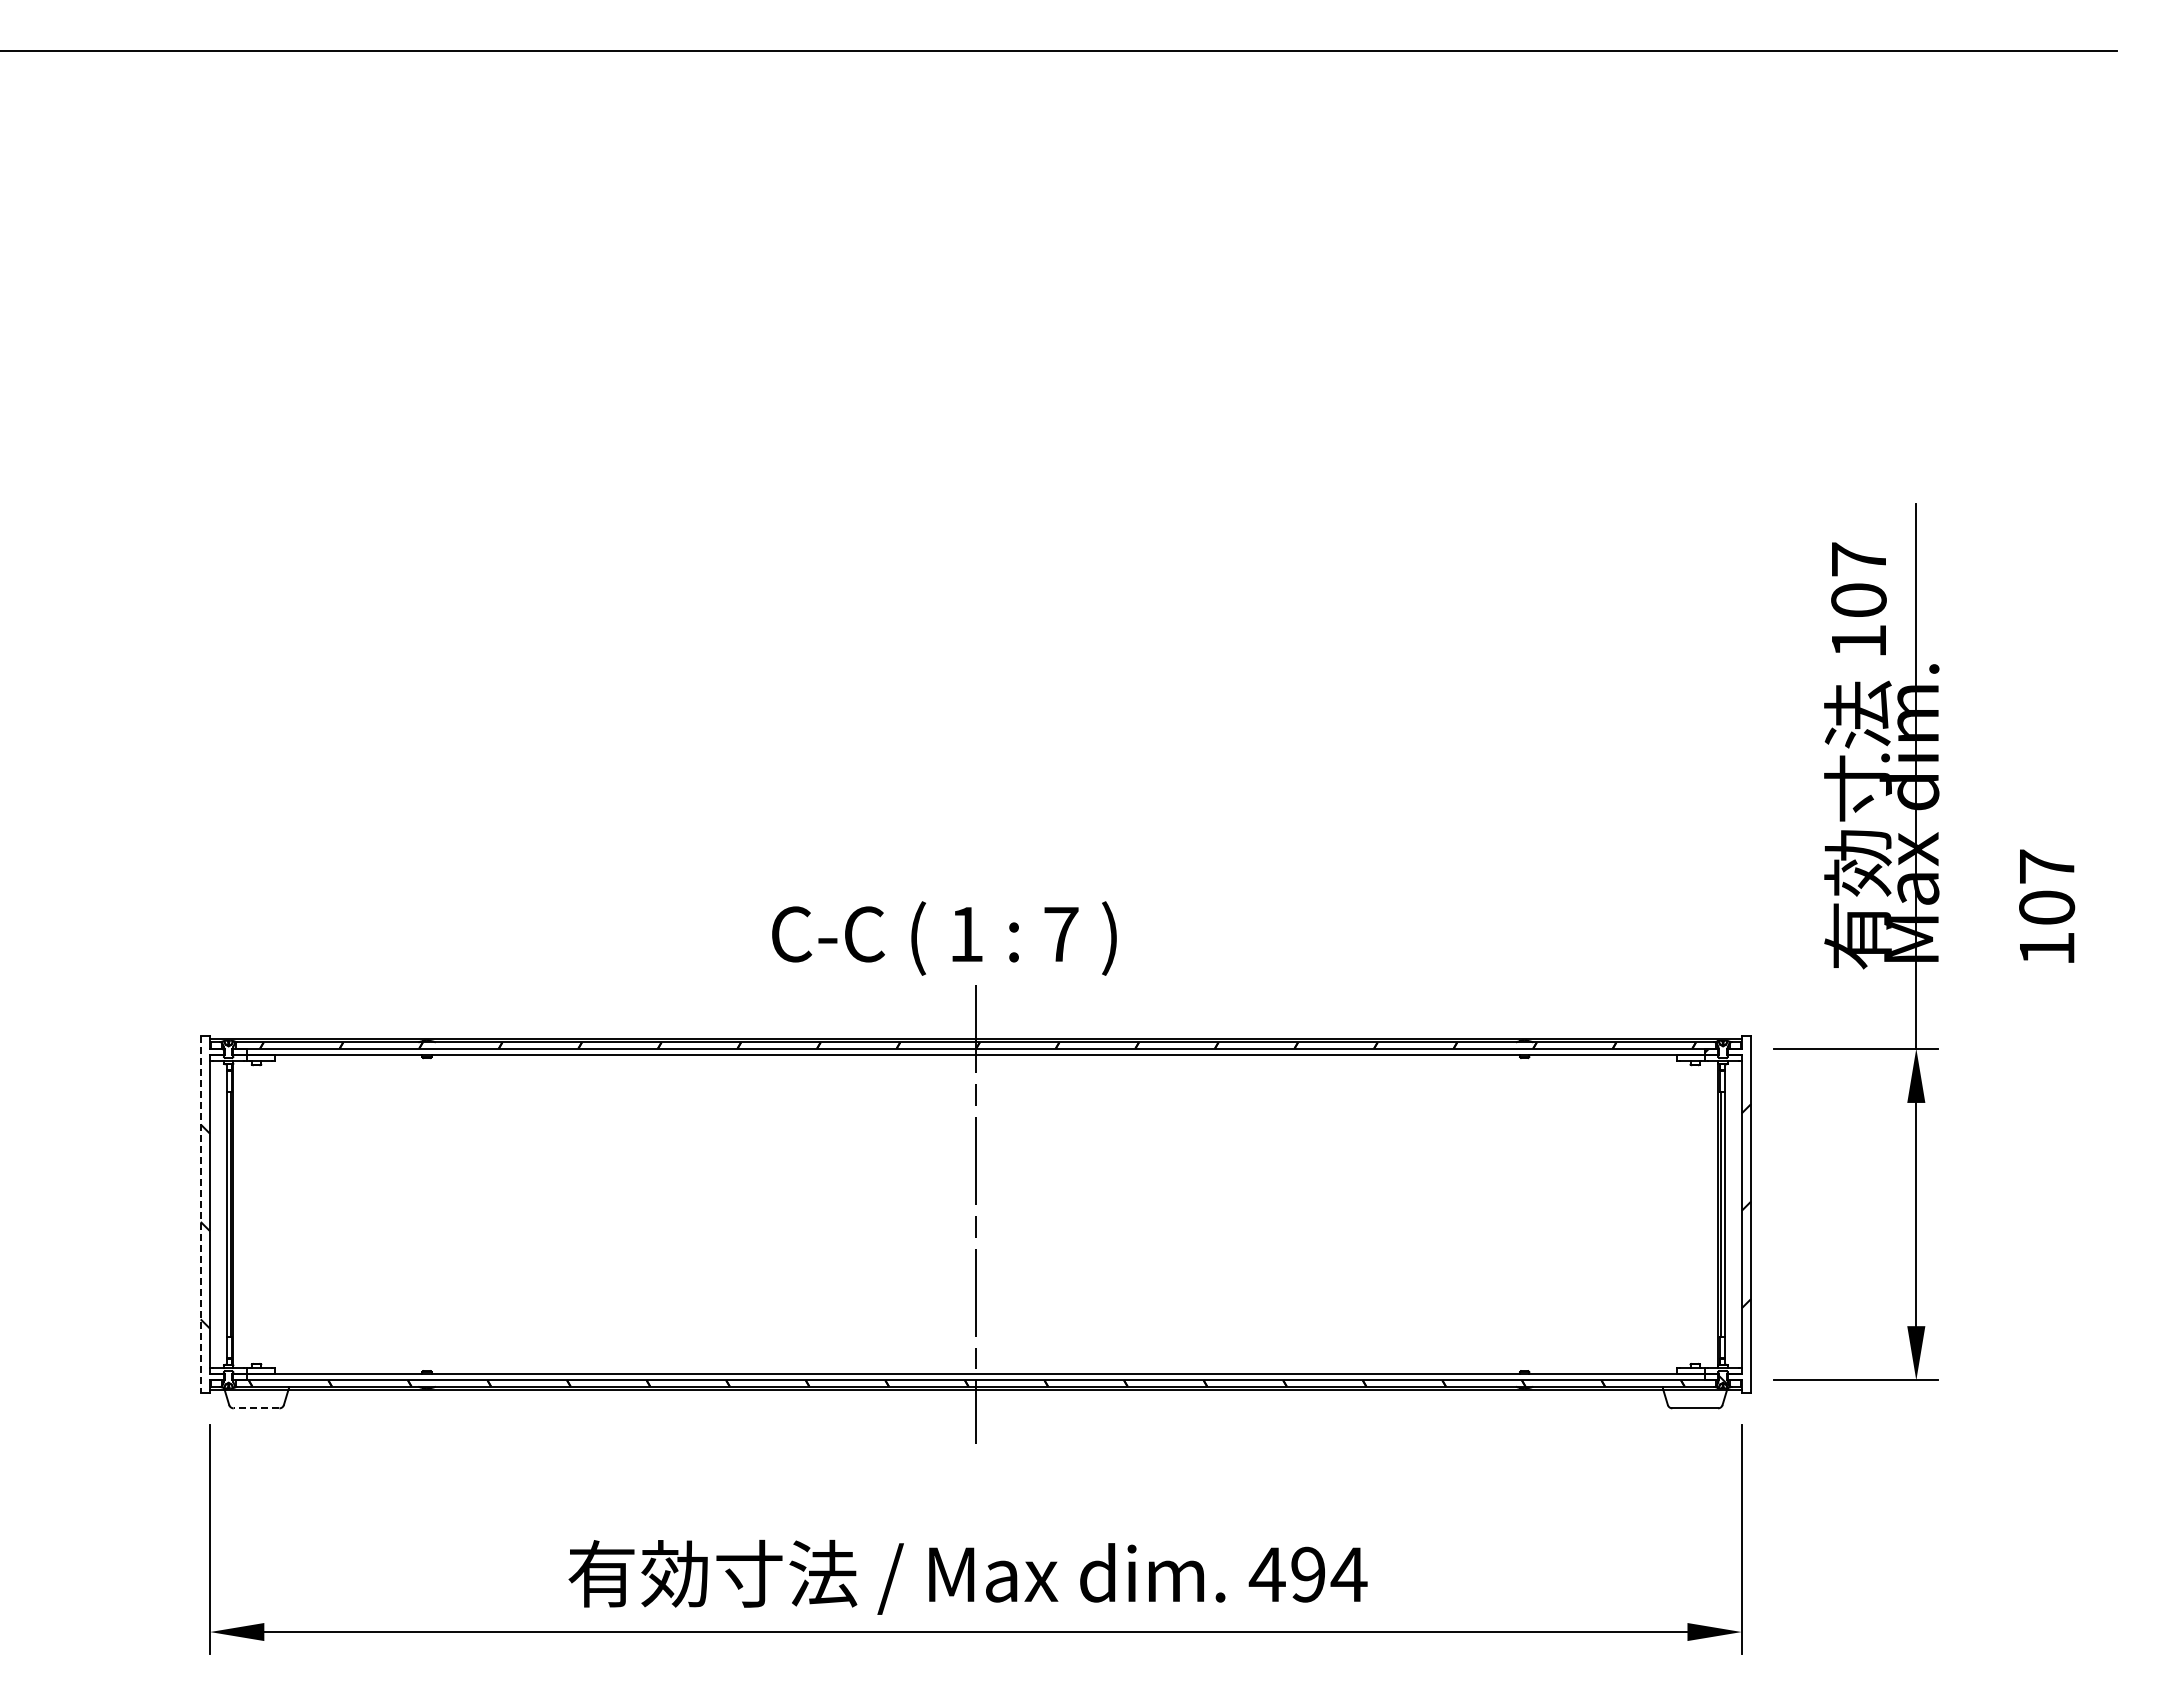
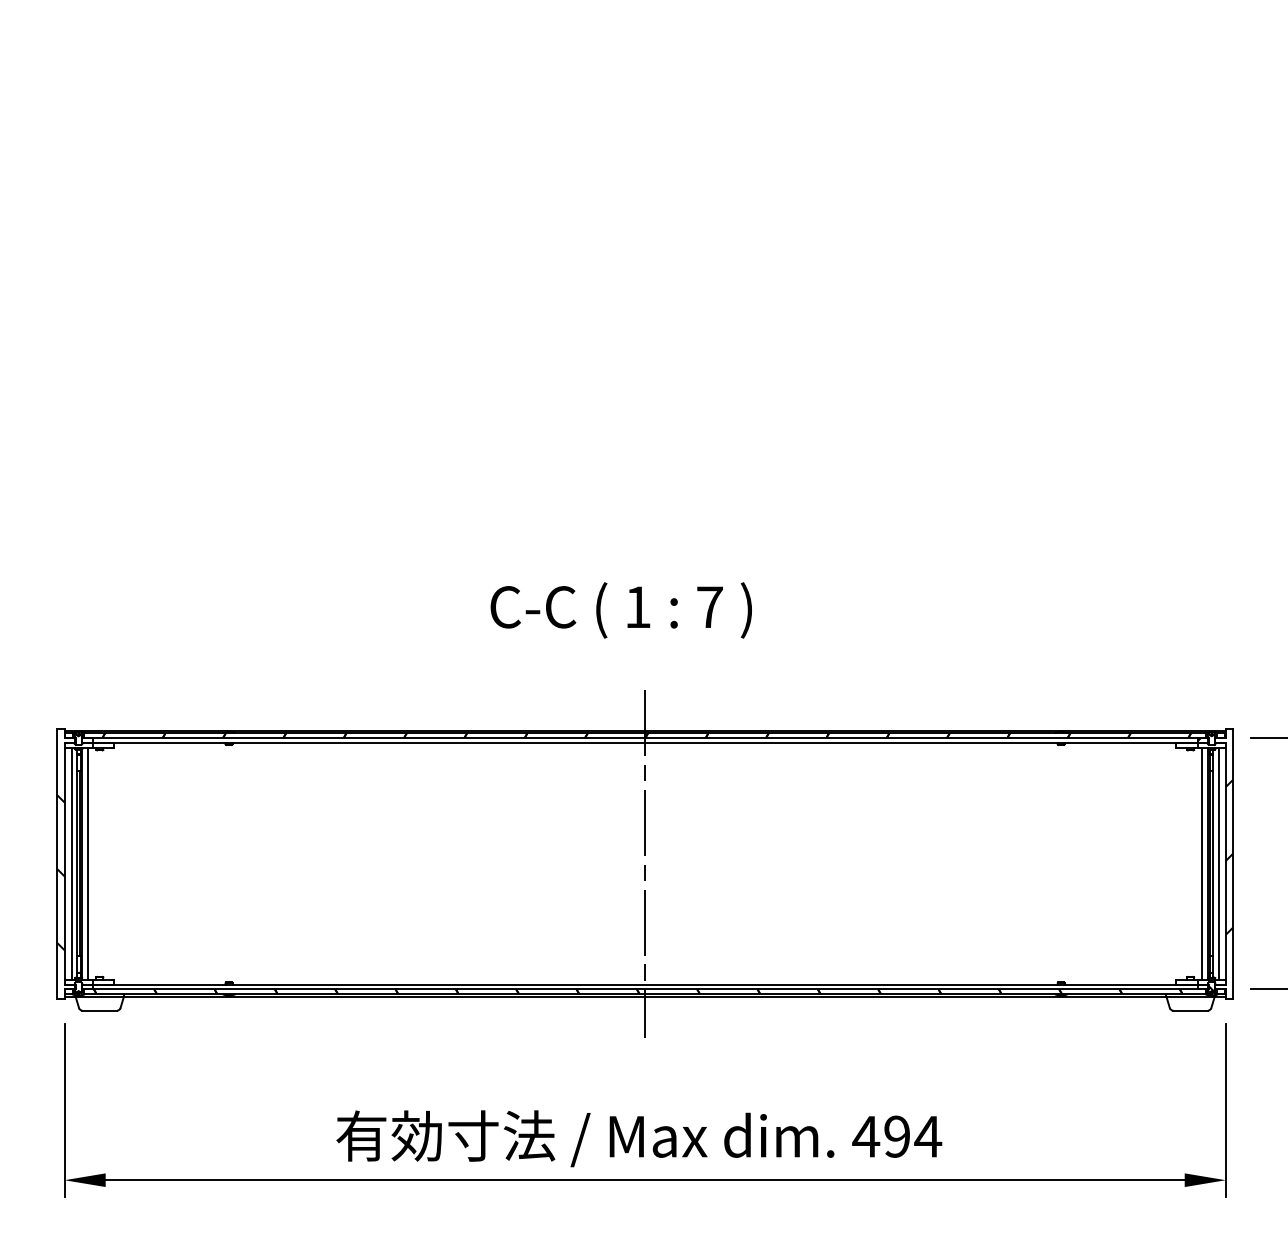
text: (944, 938) -> (621, 610), moved
line: (219, 1214) -> (71, 863), added
line: (241, 1214) -> (88, 863), added
line: (1710, 1214) -> (1202, 863), added
line: (1732, 1214) -> (1218, 863), added
line: (200, 1215) -> (57, 864), dashed -> solid
line: (256, 1408) -> (99, 1010), dashed -> solid

